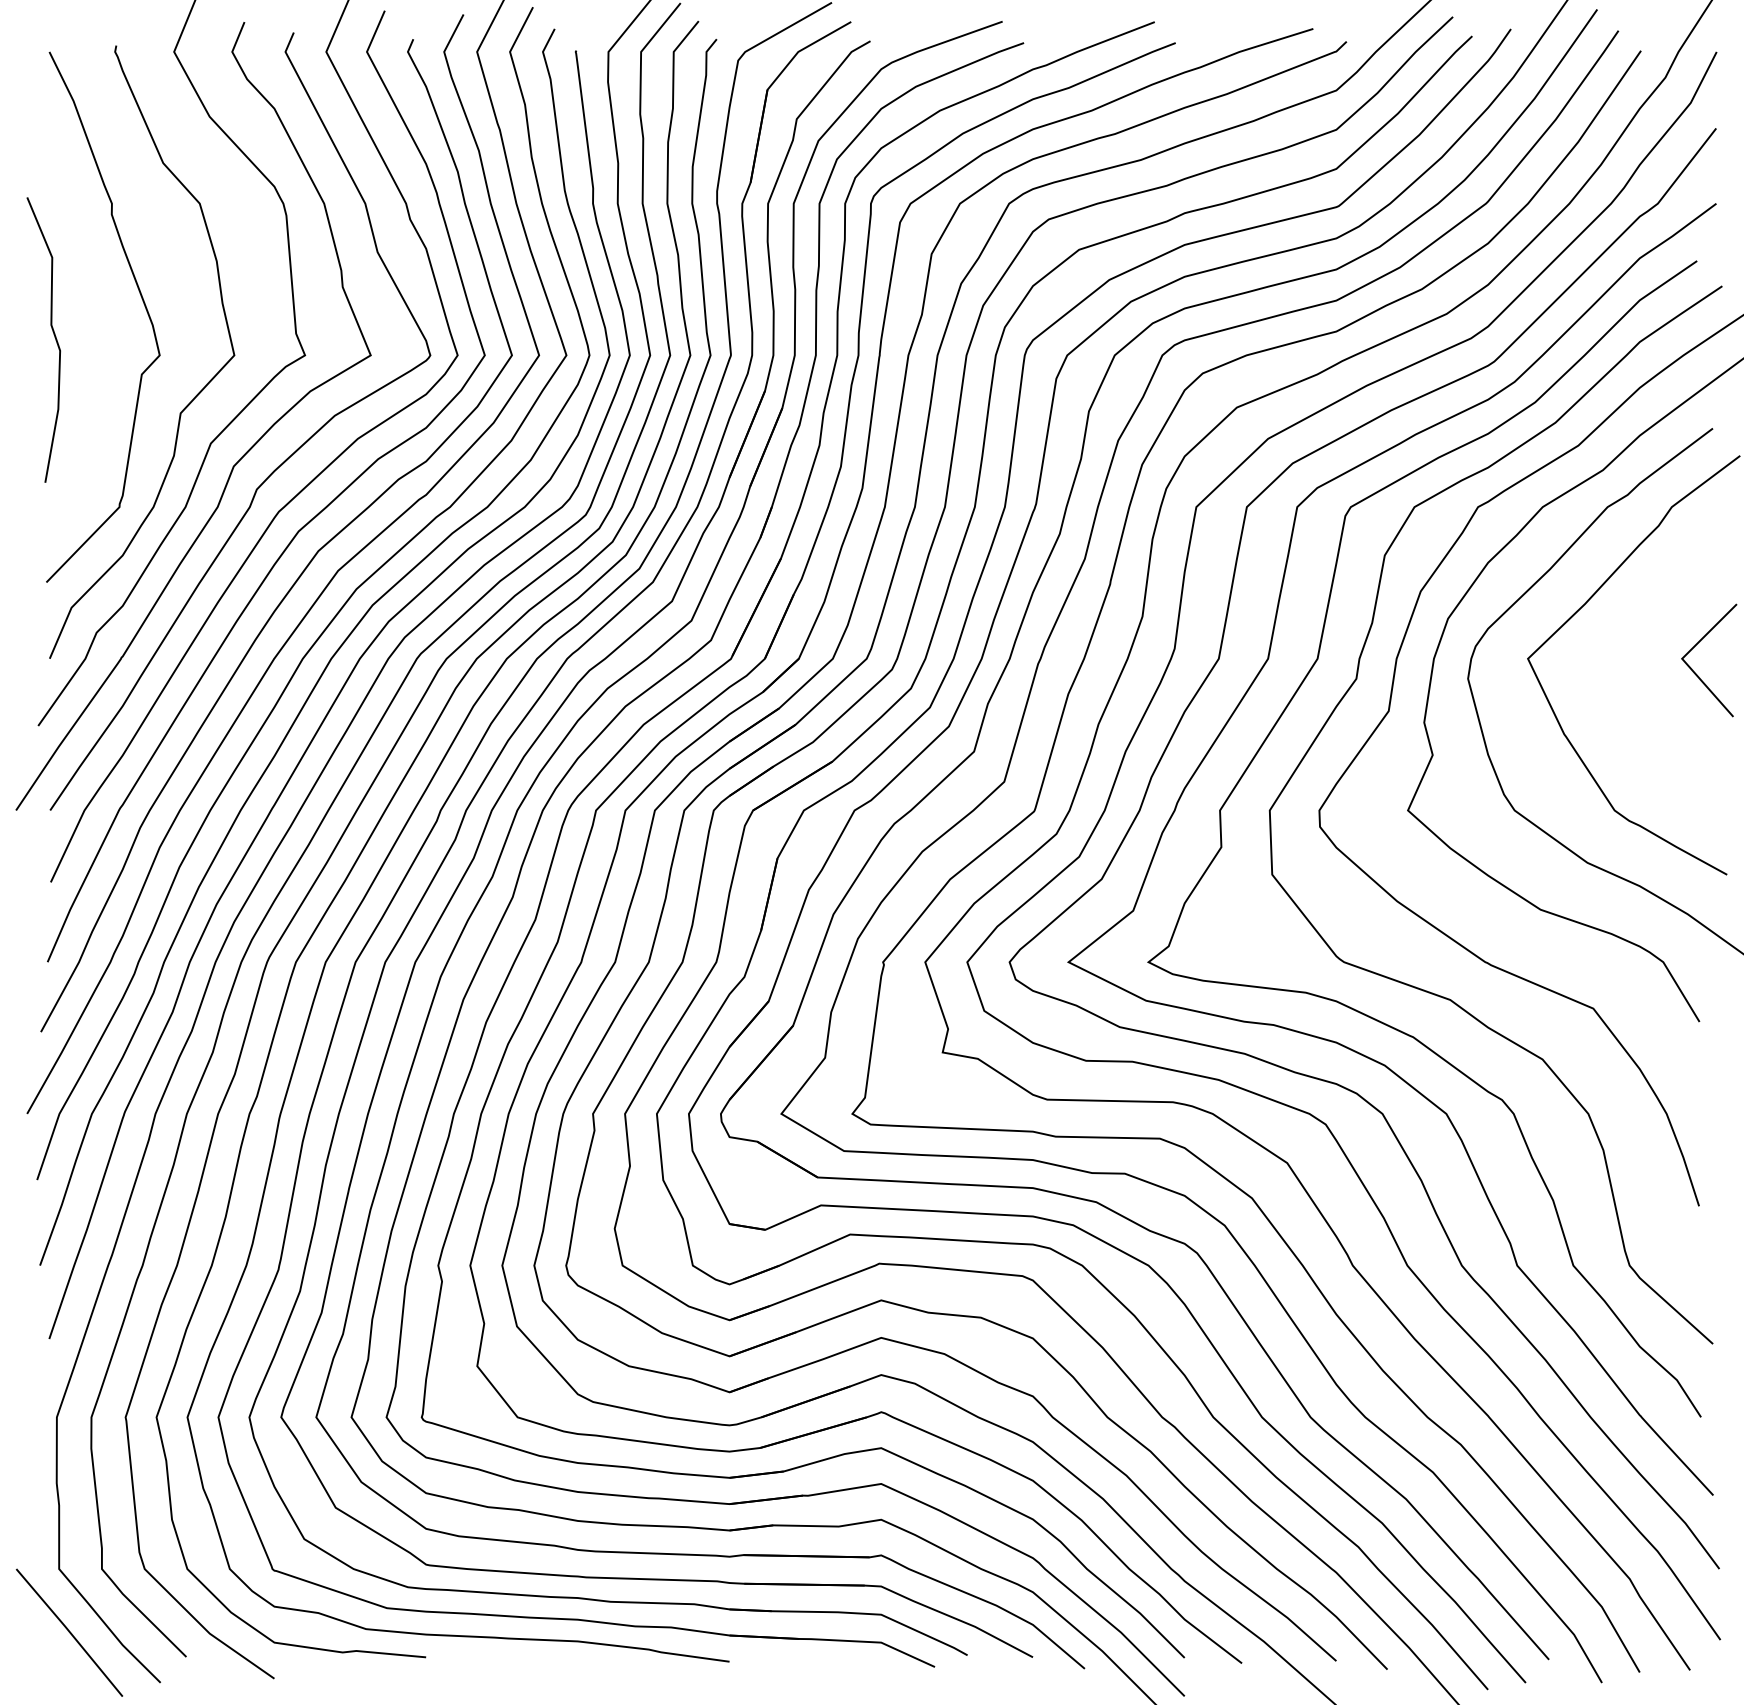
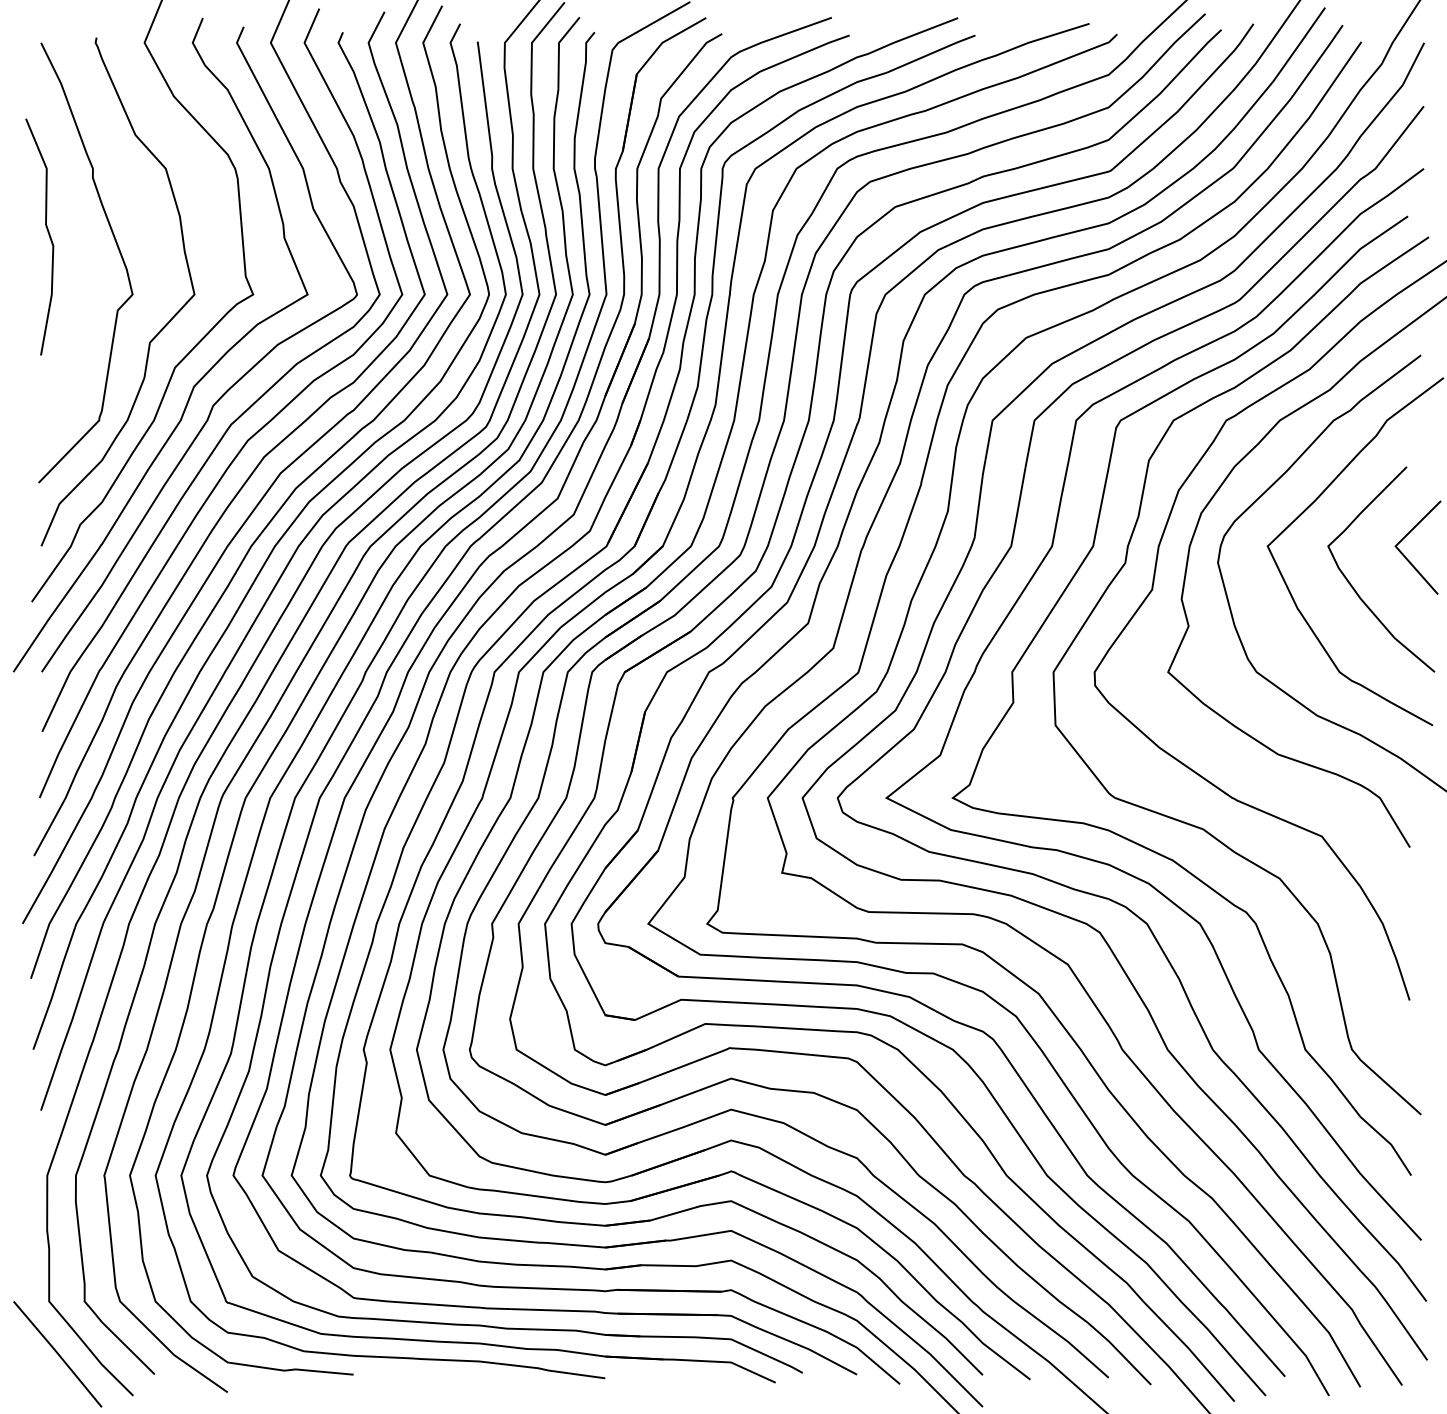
curve: (53, 334) -> (47, 232), moved
curve: (1632, 709) -> (1354, 588), added

